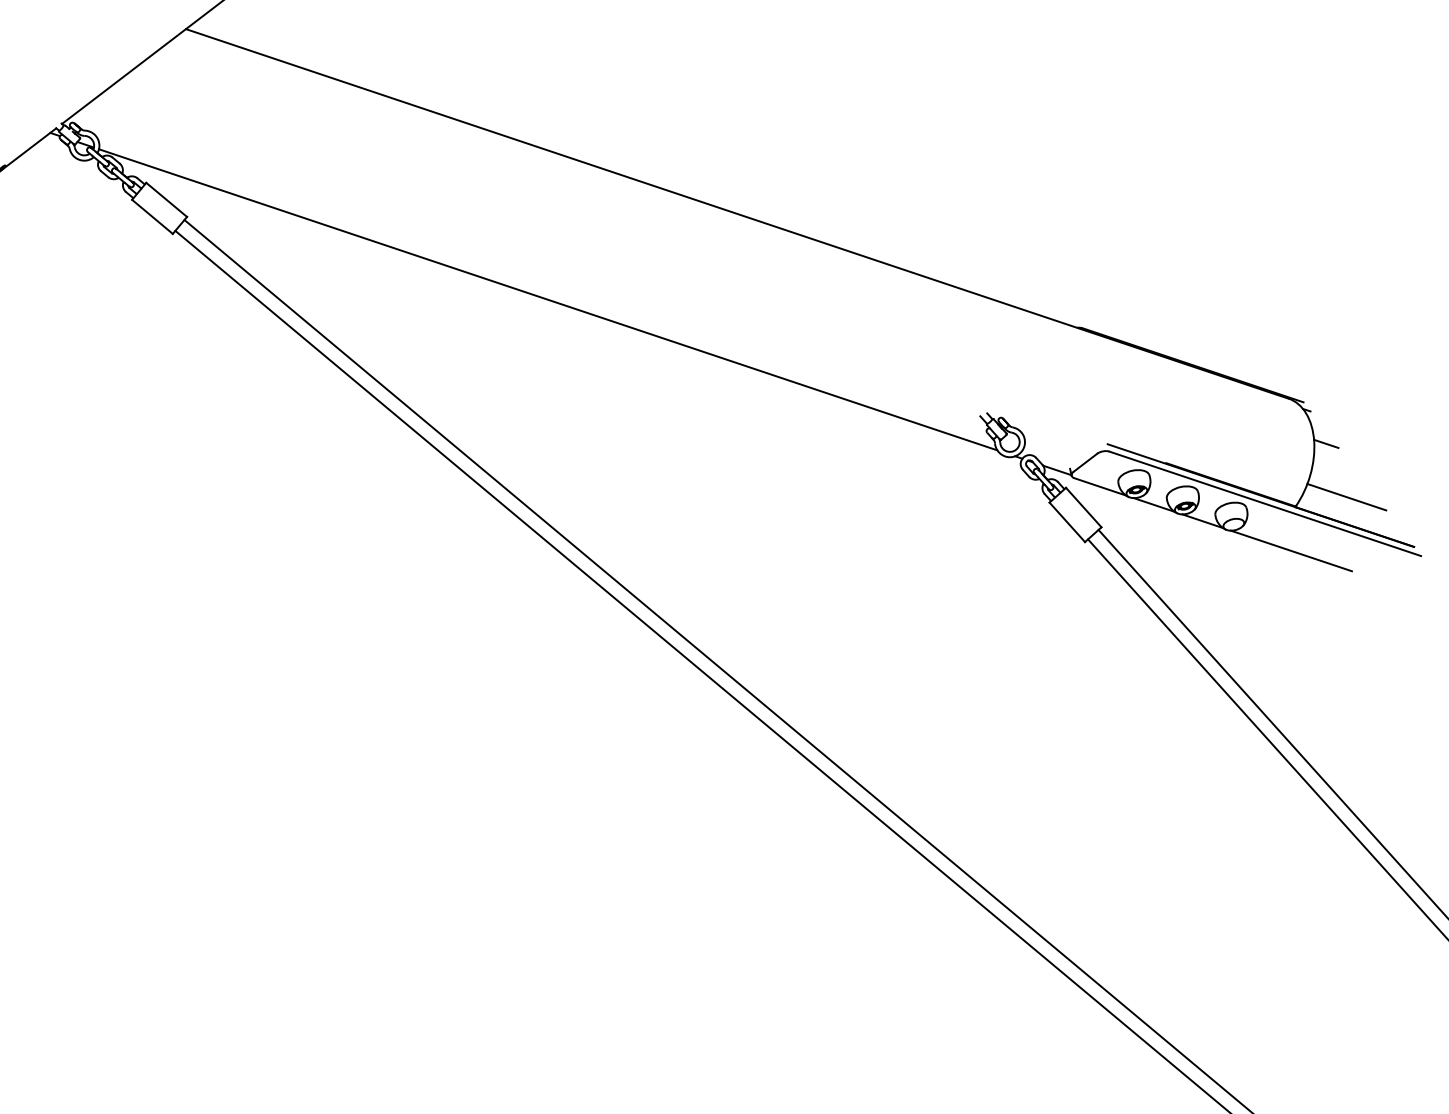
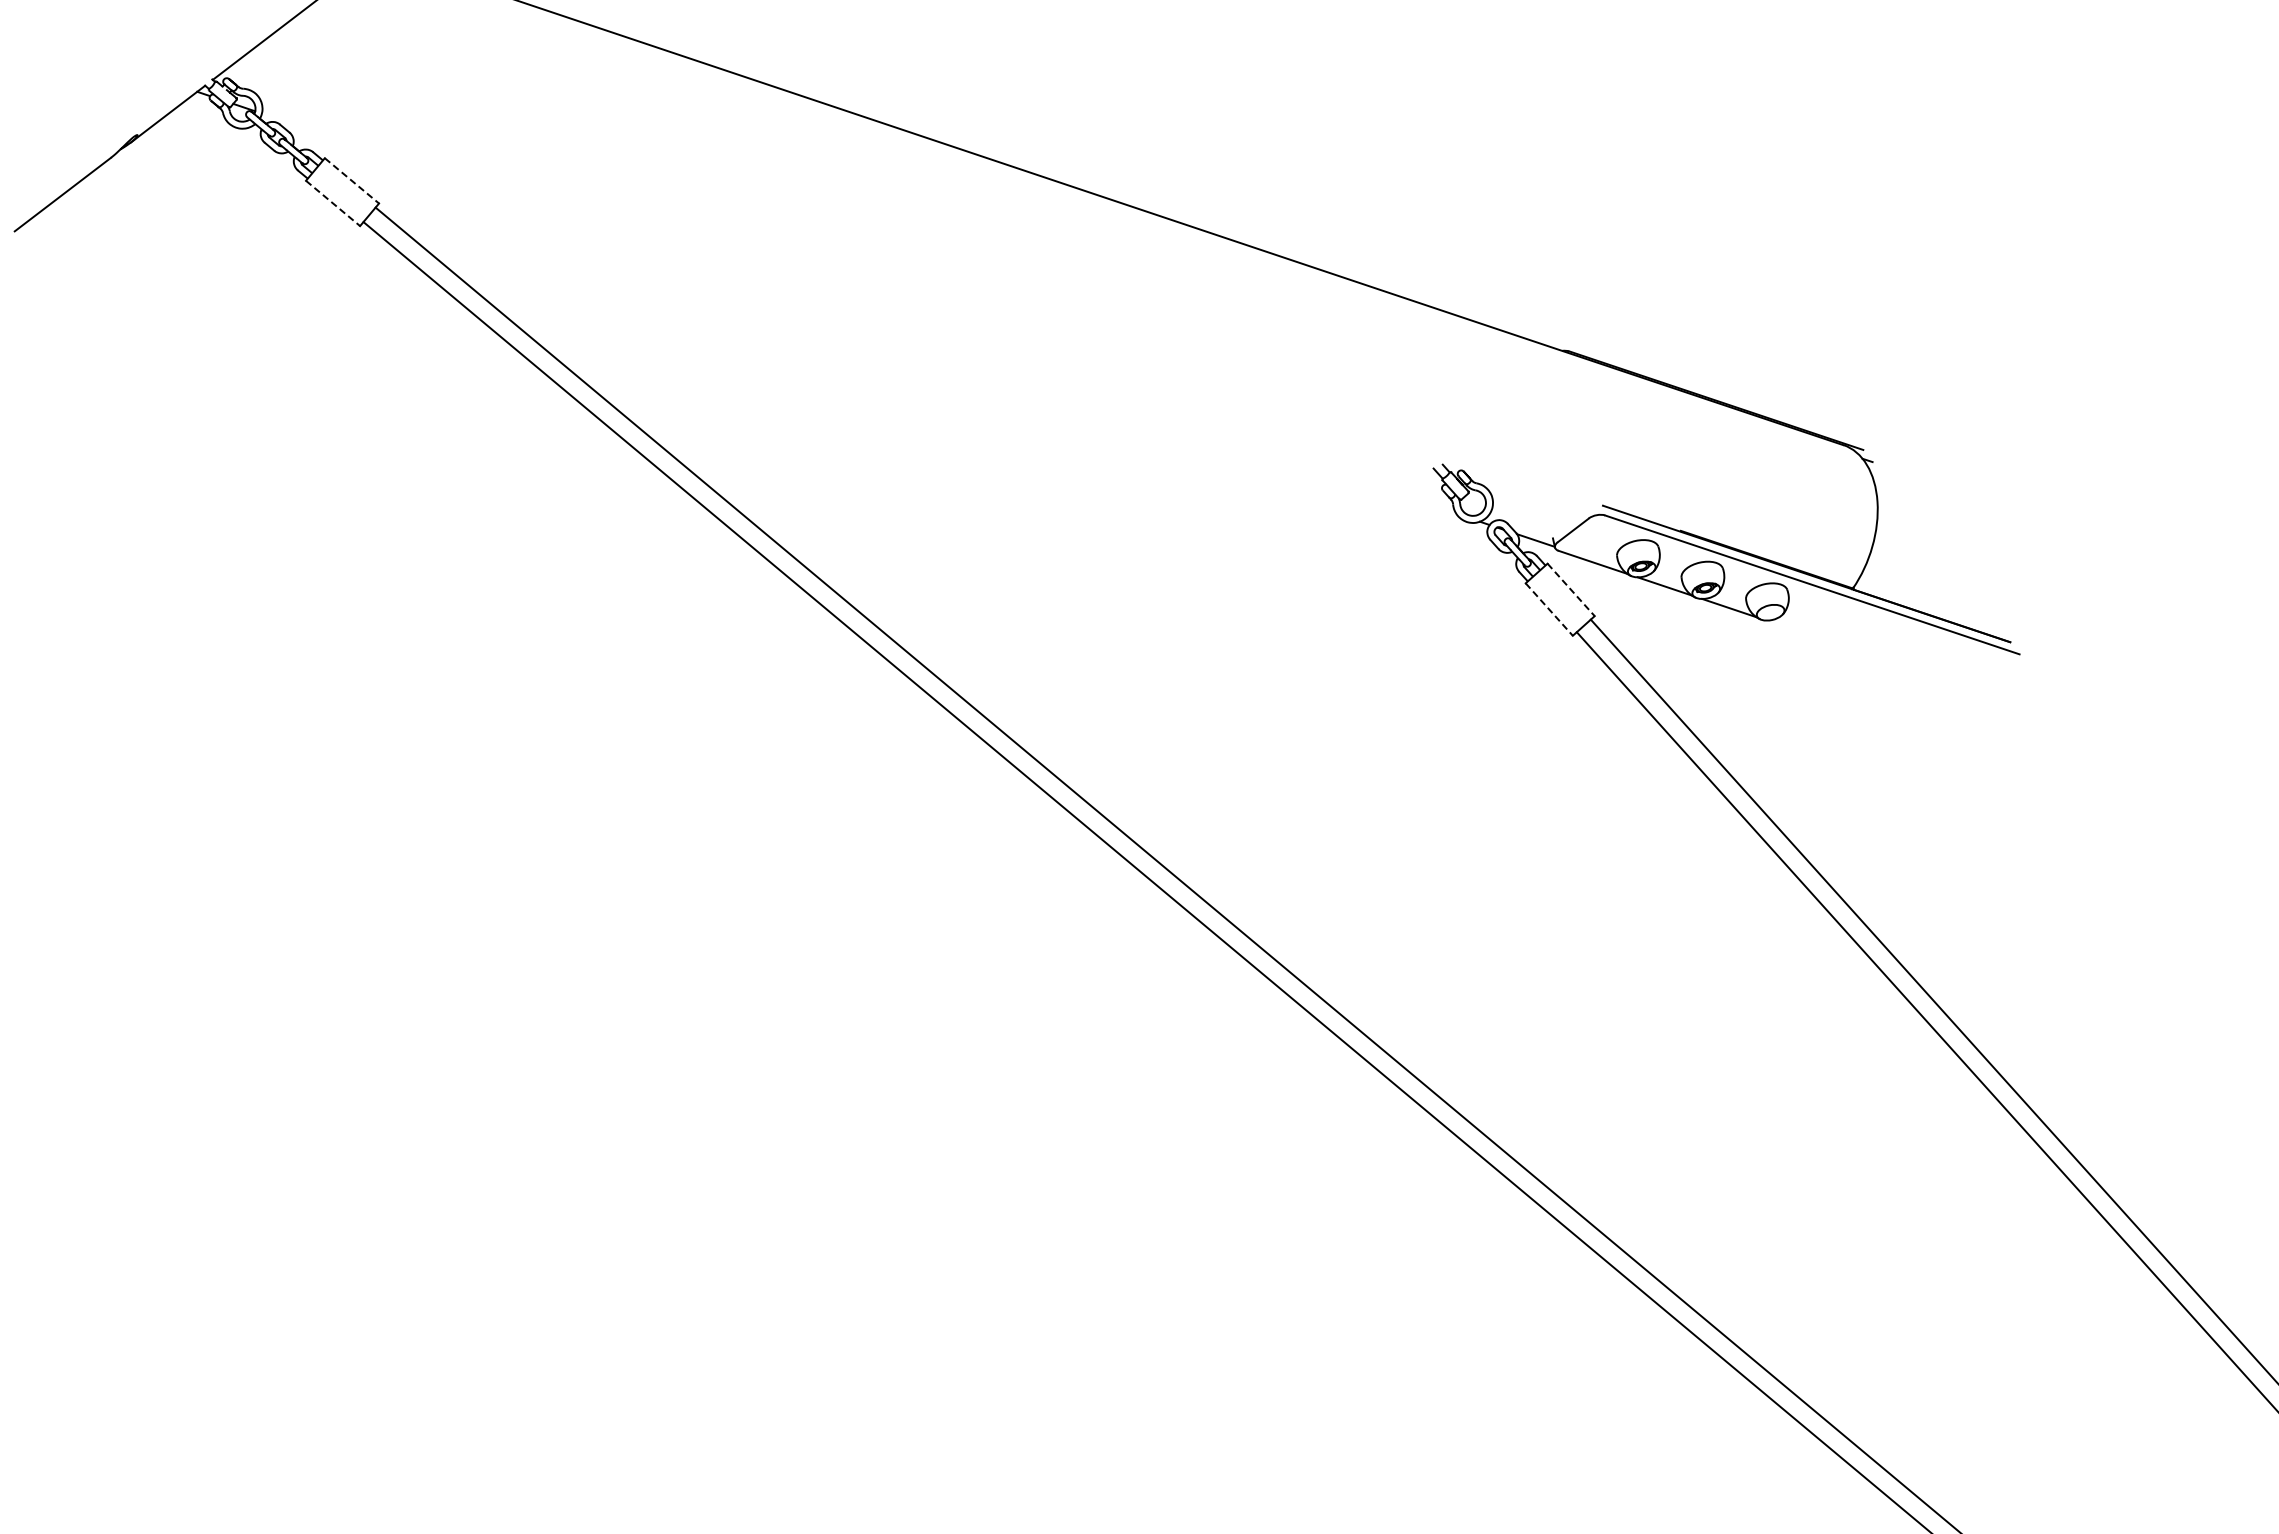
line: (167, 200) -> (352, 181), solid -> dashed
line: (152, 216) -> (333, 203), solid -> dashed
line: (547, 299) -> (858, 313), removed
line: (1326, 443) -> (1893, 504), removed
line: (1346, 496) -> (1920, 575), removed
line: (1084, 508) -> (1571, 590), solid -> dashed
line: (1067, 522) -> (1549, 609), solid -> dashed
line: (1290, 550) -> (1846, 647), removed

